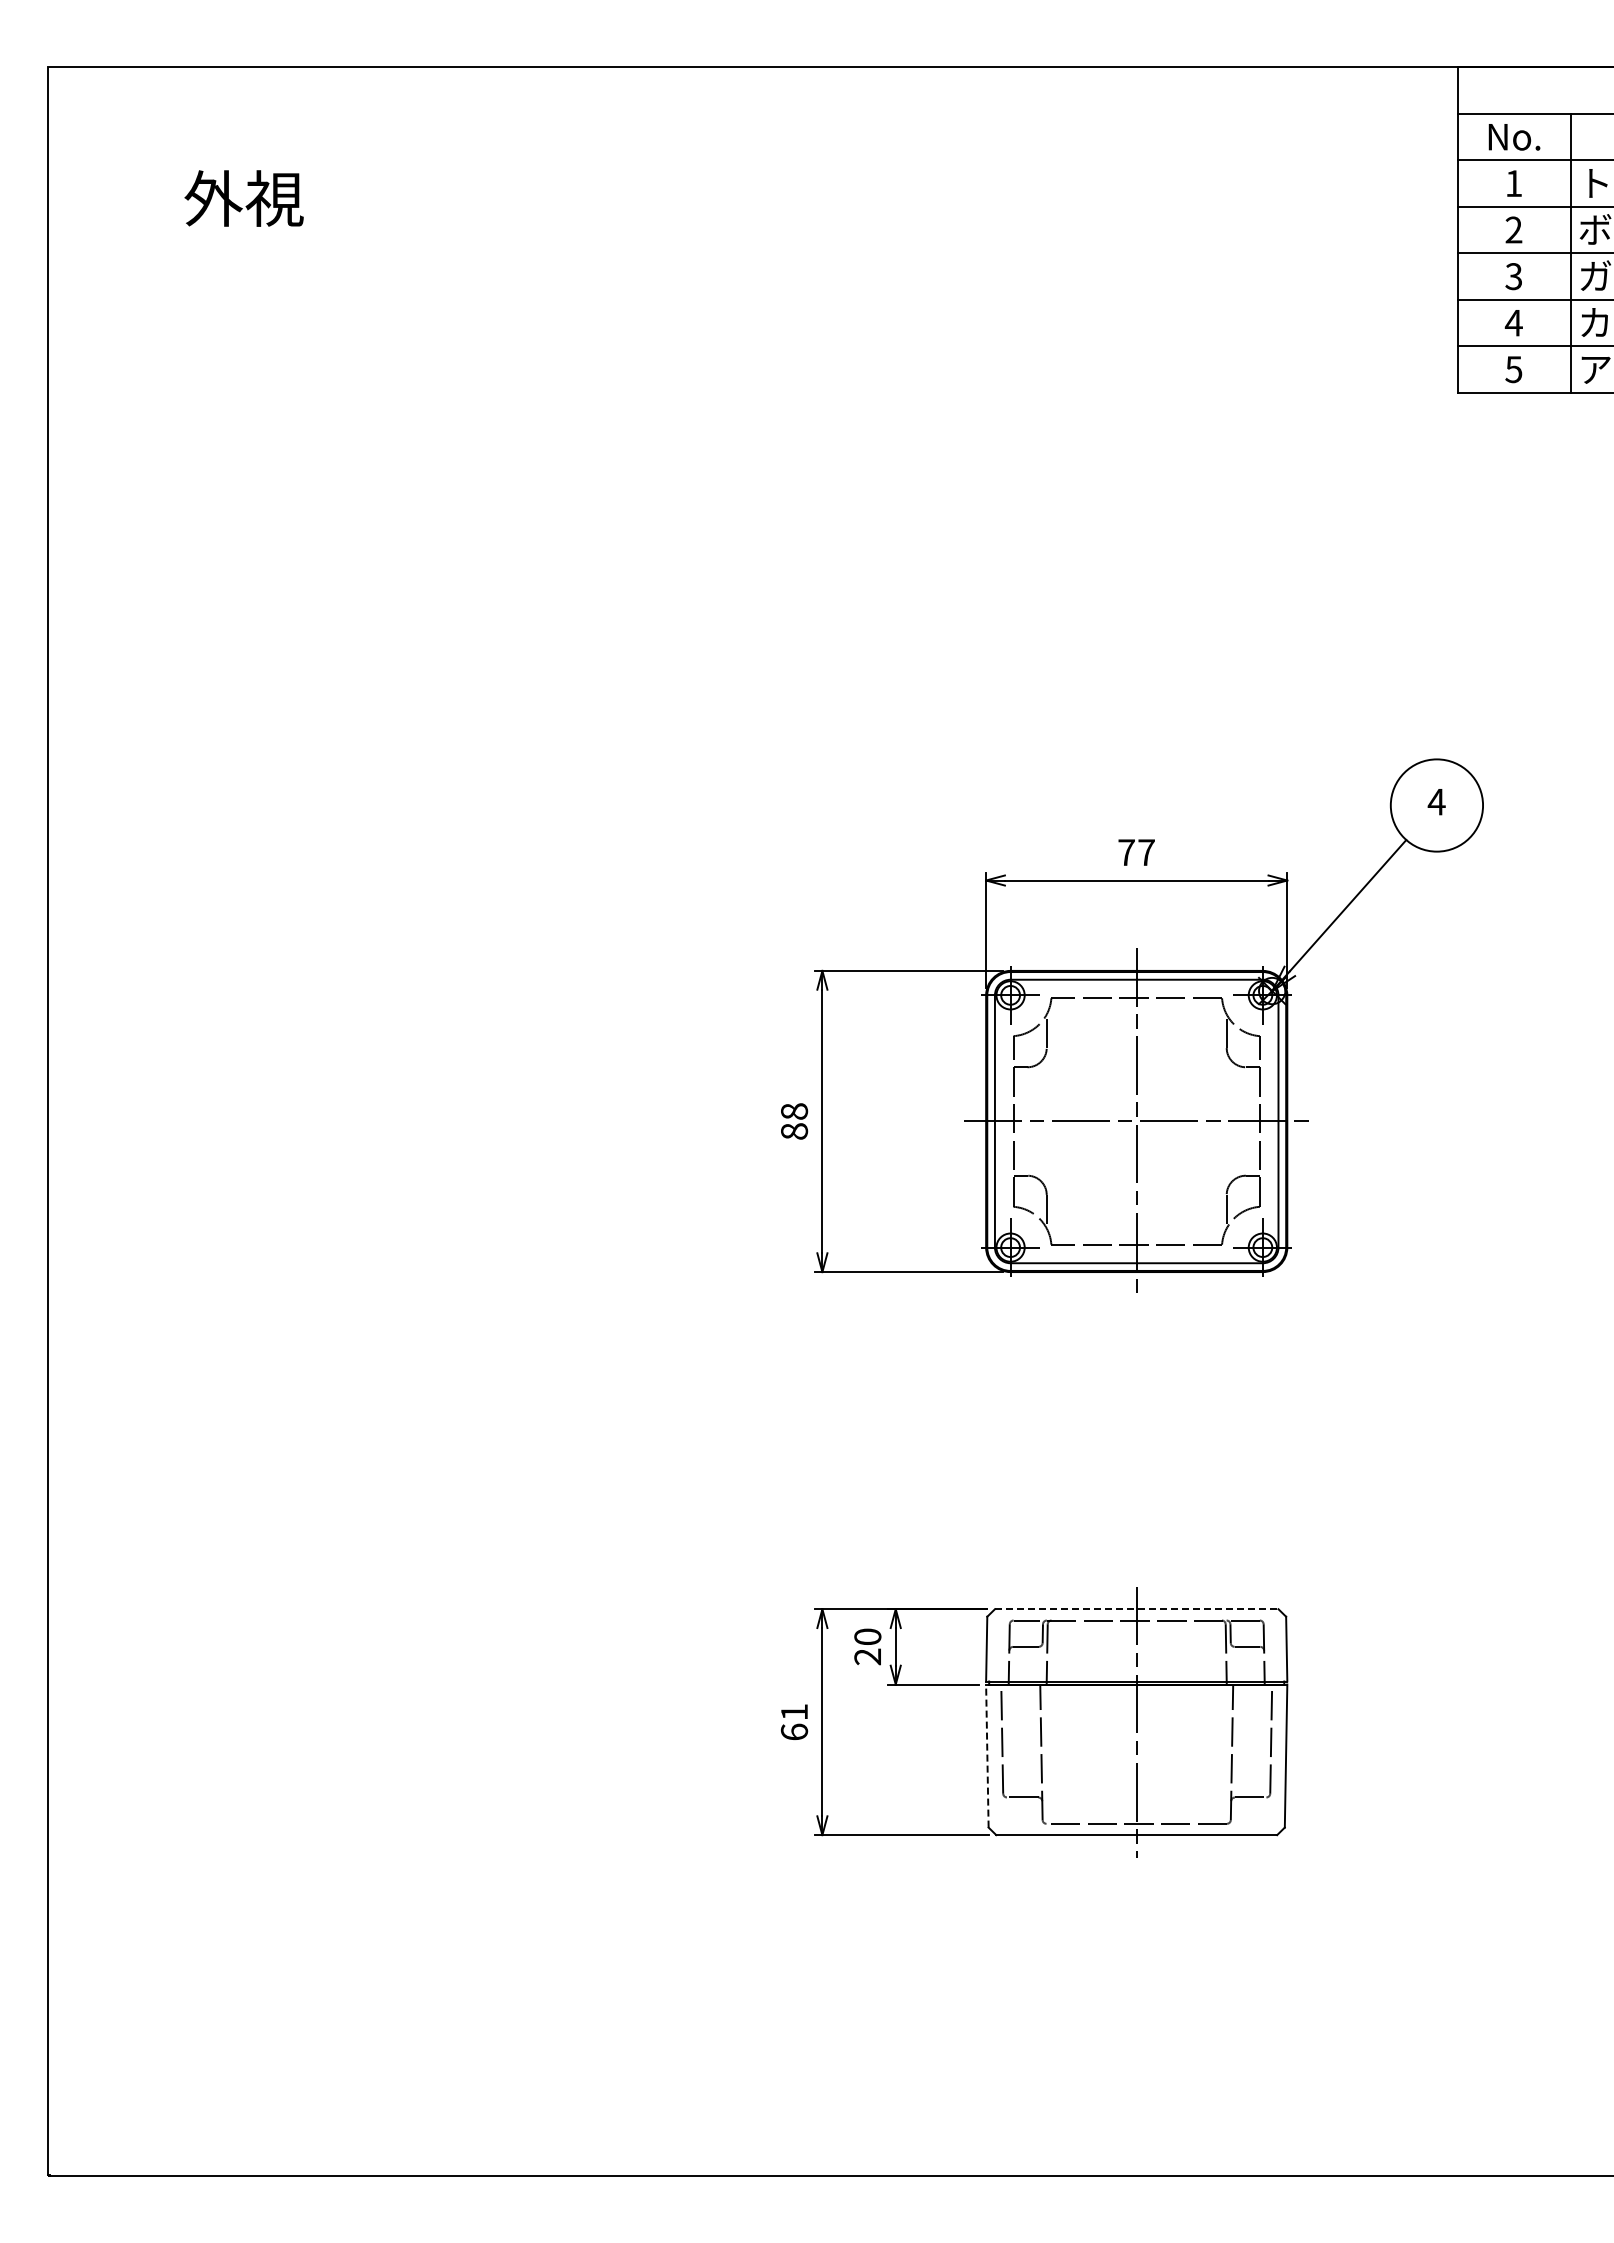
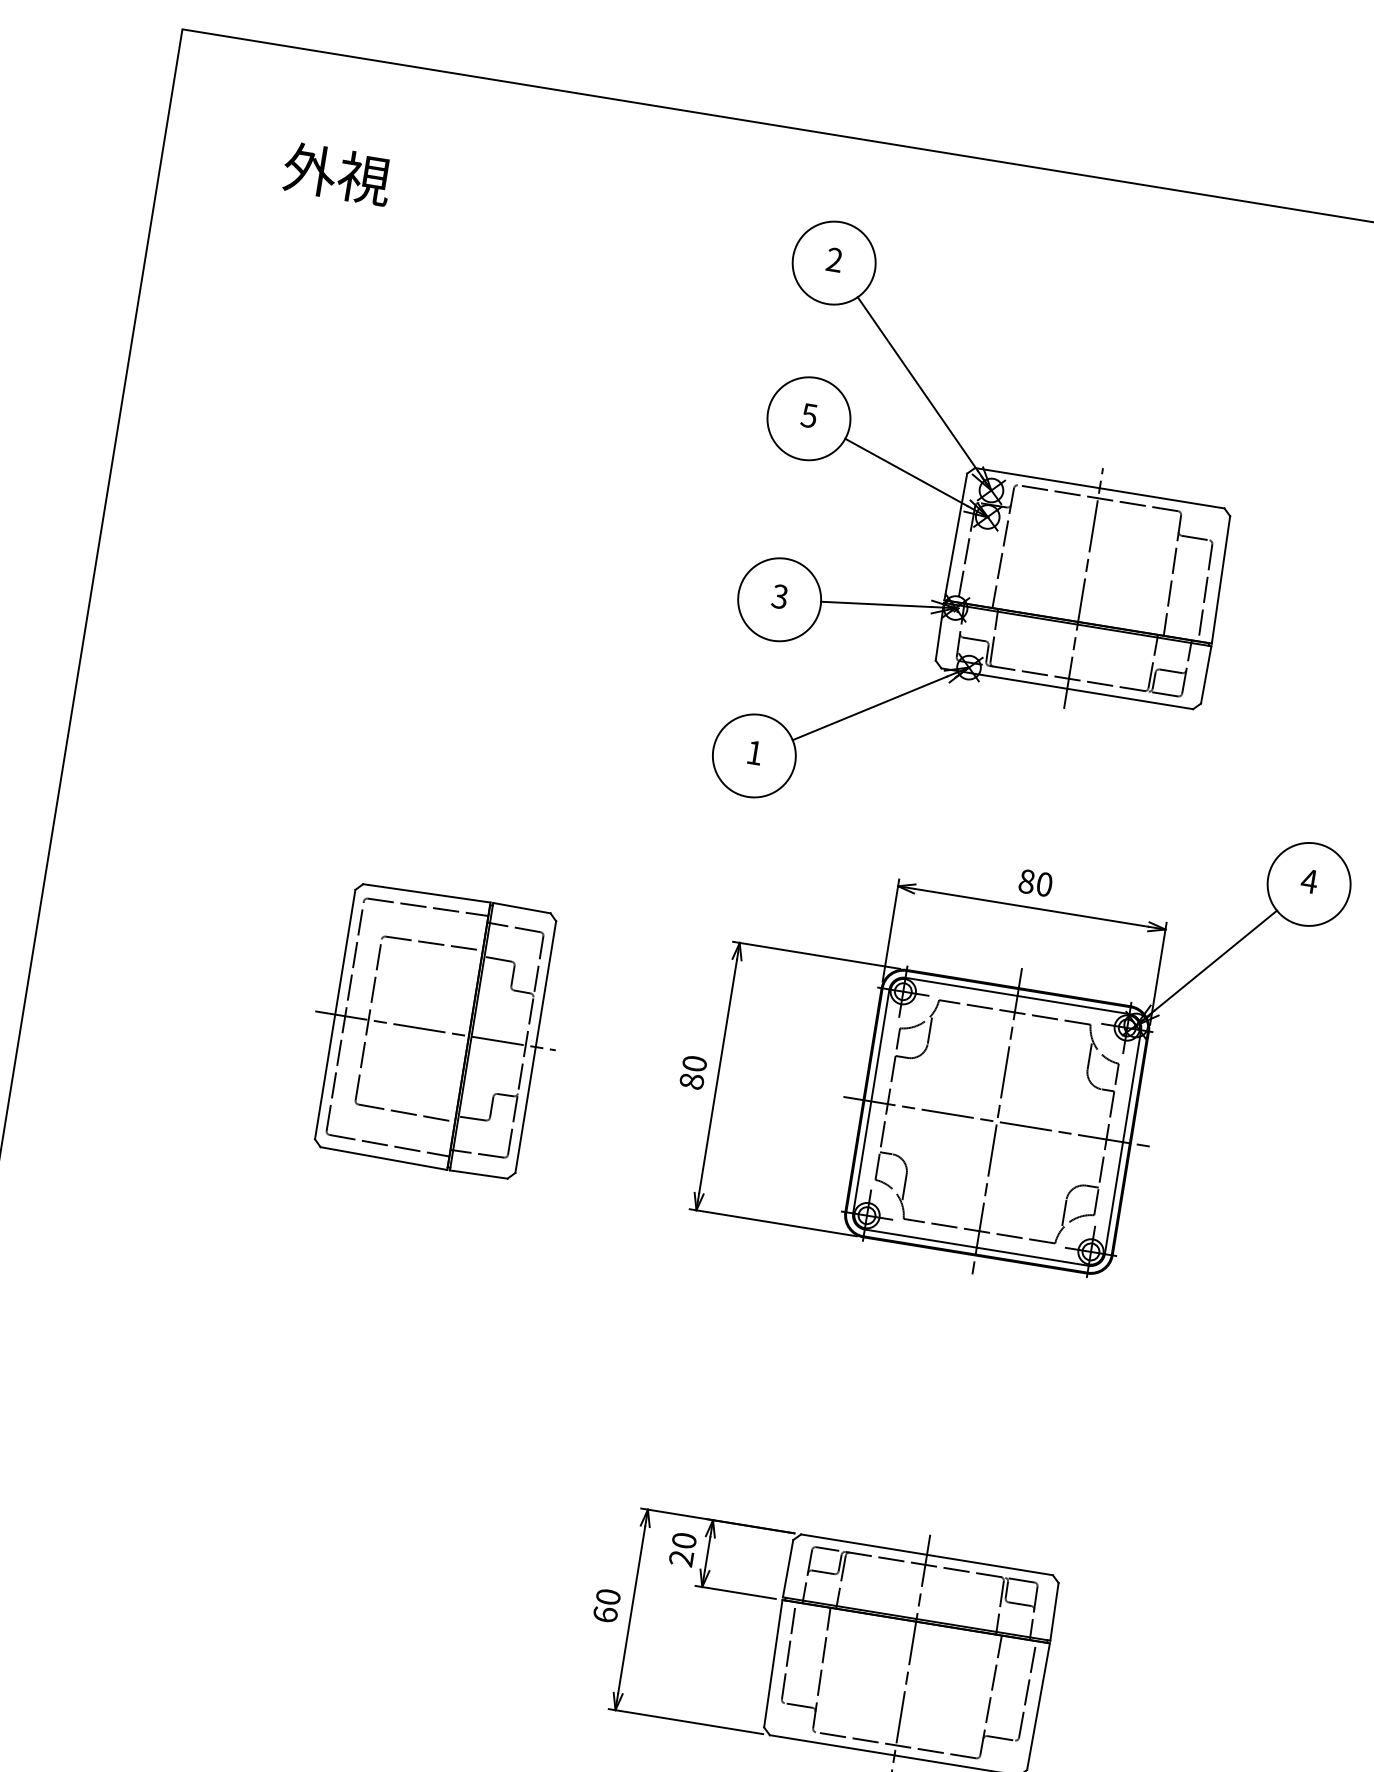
part: (1023, 485) -> (988, 540), added
text: (1136, 852) -> (1035, 882), 77 -> 80
text: (794, 1111) -> (694, 1063), 88 -> 80
part: (504, 1121) -> (435, 1030), added
line: (1136, 1609) -> (926, 1555), dashed -> solid
text: (794, 1712) -> (608, 1597), 61 -> 60
line: (987, 1756) -> (773, 1664), dashed -> solid

